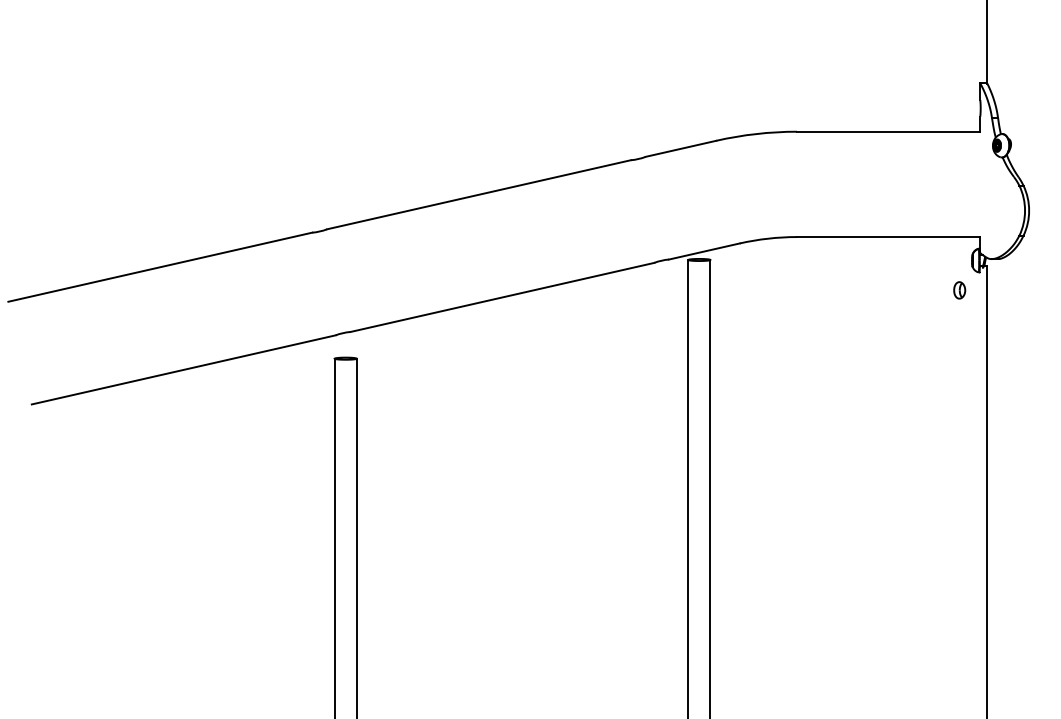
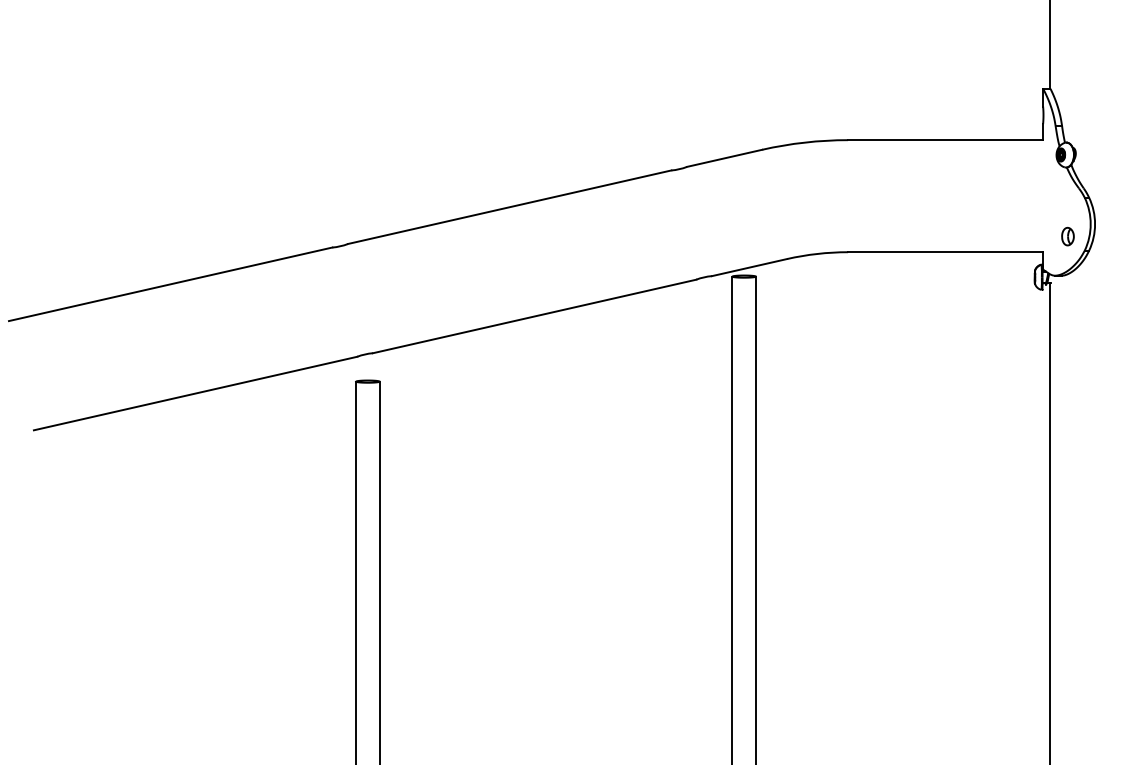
part: (959, 290) -> (1067, 236), moved

